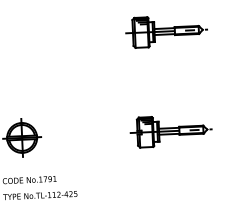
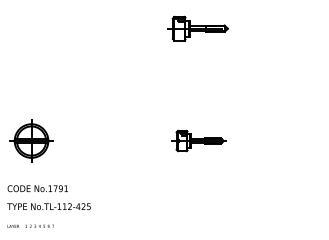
part: (166, 31) -> (199, 28), size x0.7
part: (171, 130) -> (199, 140), size x0.6

